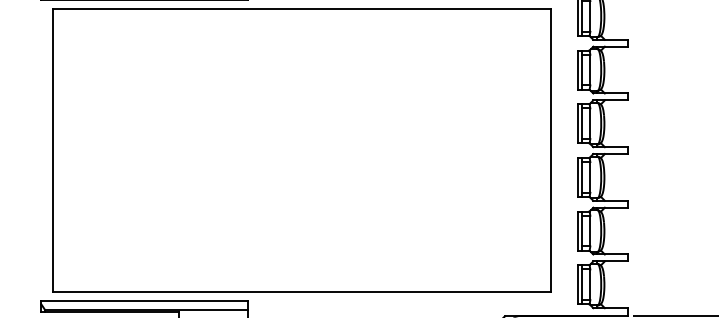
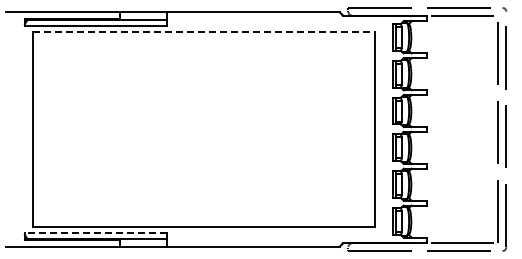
line: (303, 9) -> (204, 32), solid -> dashed
line: (144, 300) -> (95, 232), solid -> dashed

